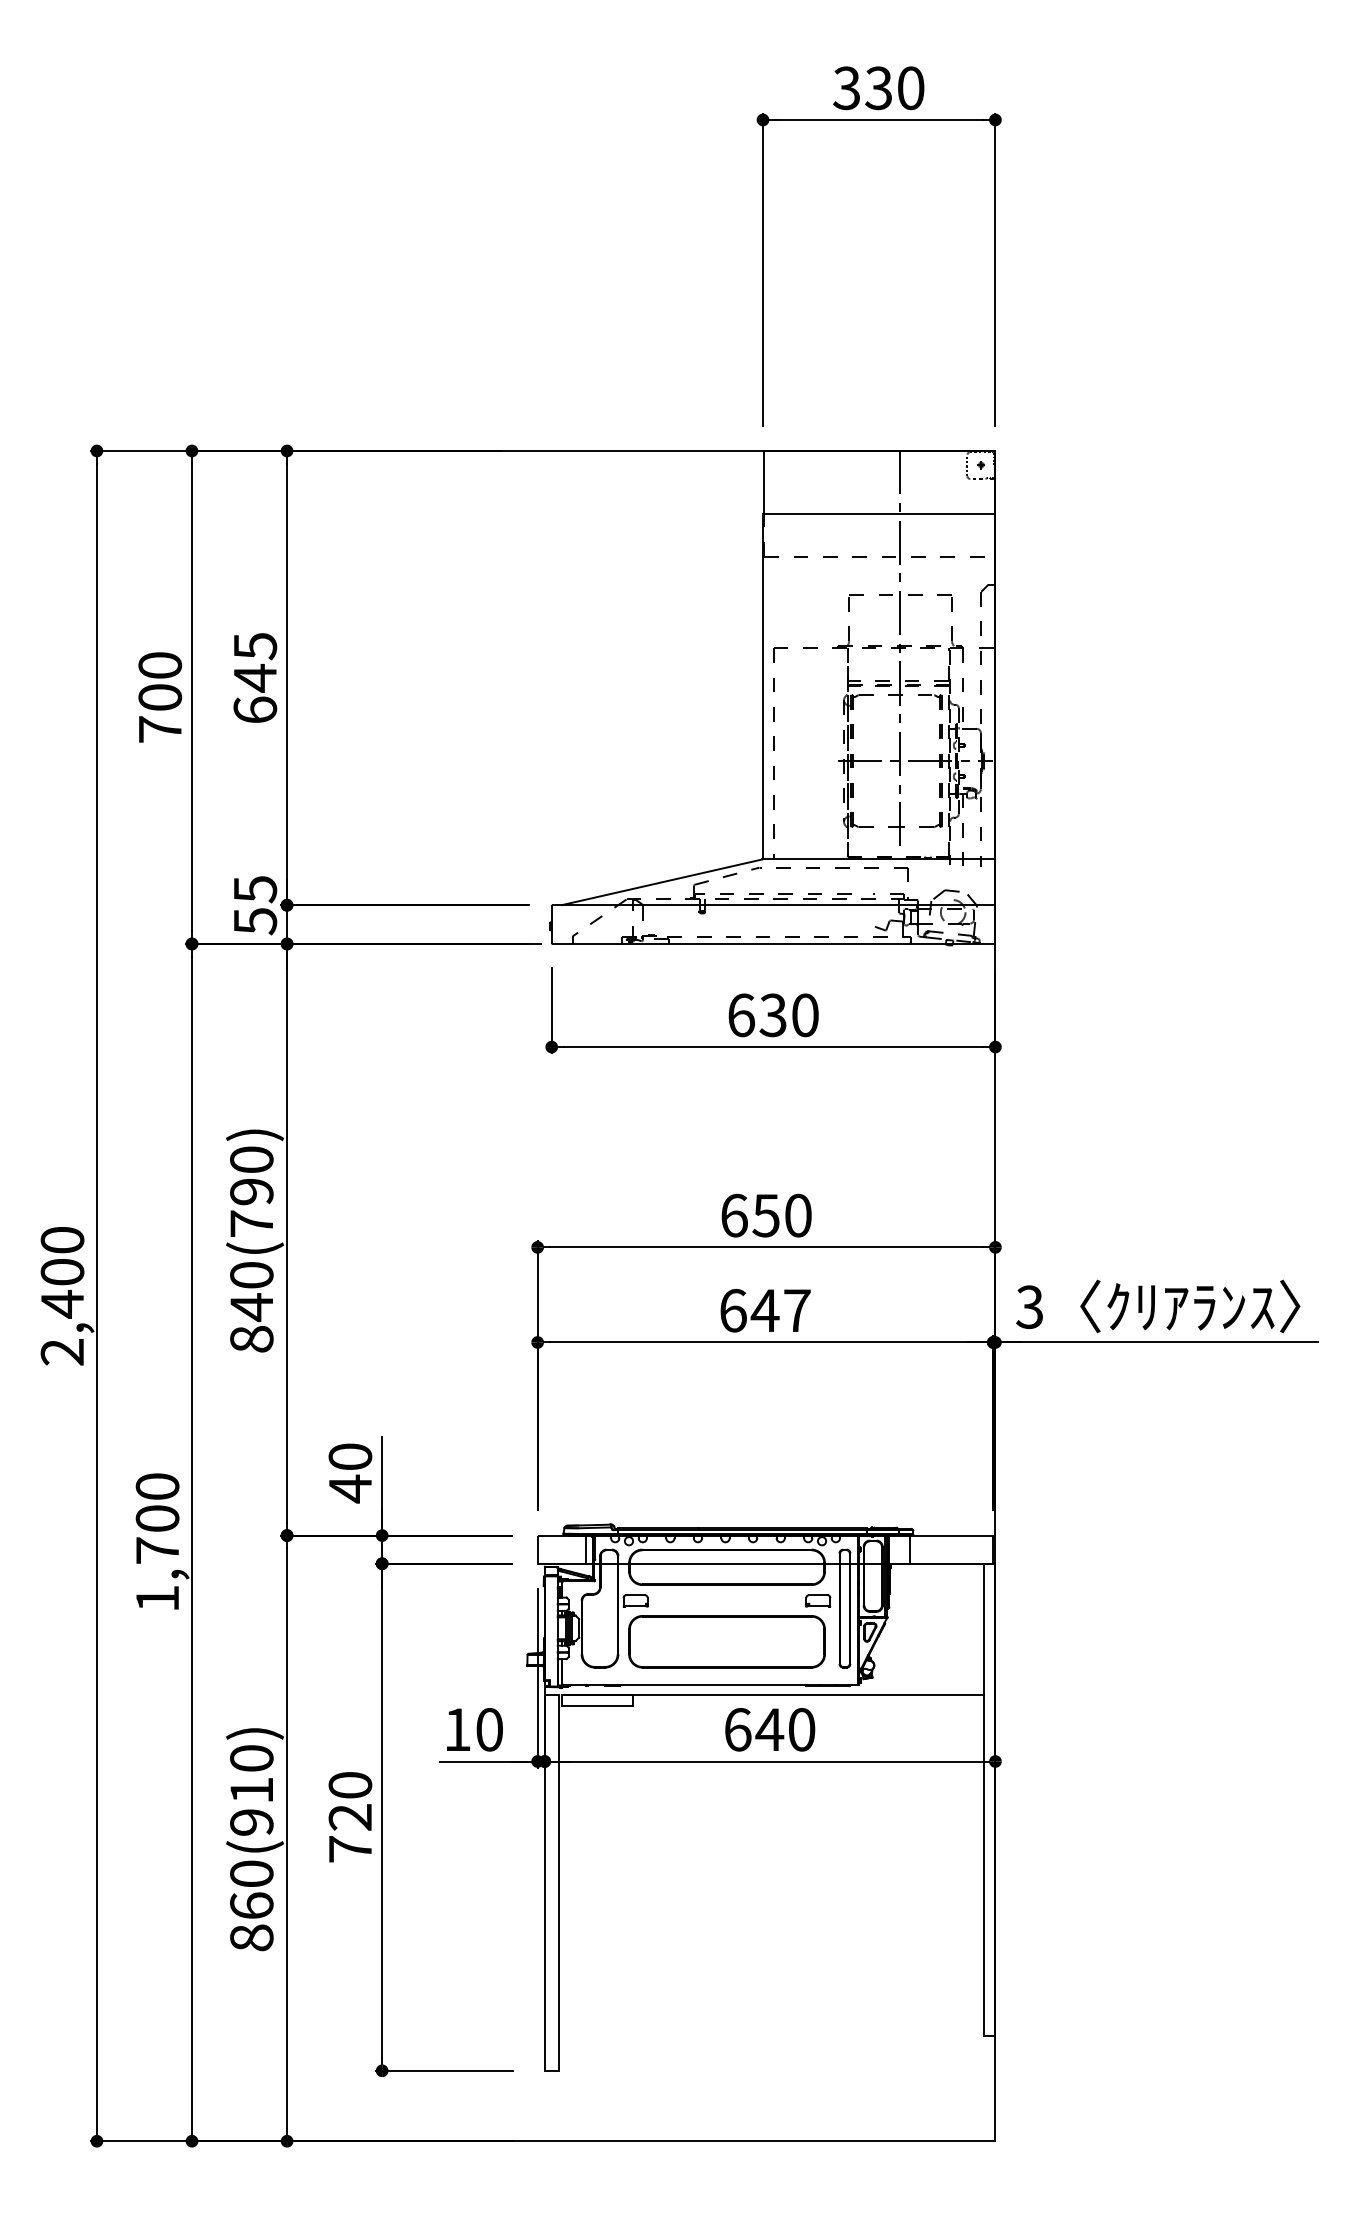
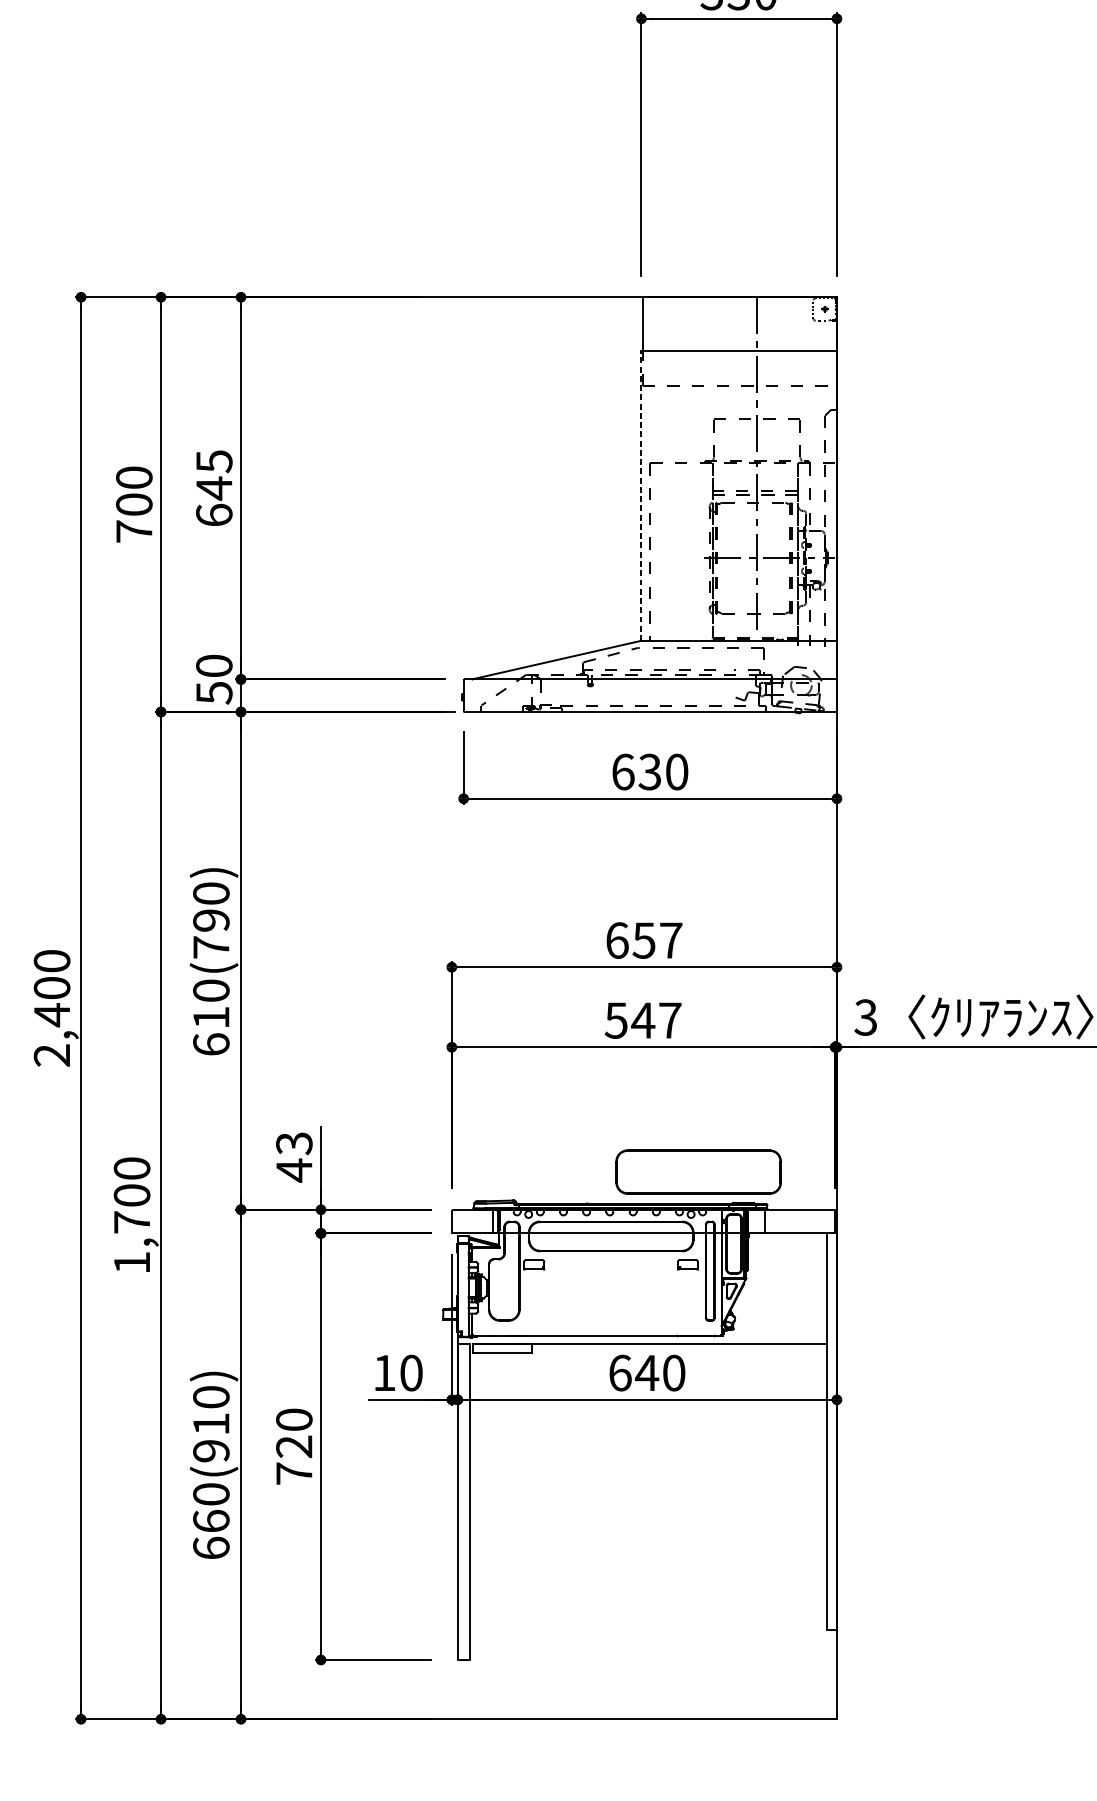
line: (763, 686) -> (641, 495), solid -> dashed
text: (255, 889) -> (214, 666), 55 -> 50
text: (798, 1215) -> (671, 940), 650 -> 657
text: (732, 1310) -> (615, 1020), 647 -> 547
text: (251, 1322) -> (211, 1030), 840(790) -> 610(790)
text: (350, 1456) -> (294, 1143), 40 -> 43
part: (726, 1641) -> (698, 1171), moved
text: (251, 1937) -> (211, 1547), 860(910) -> 660(910)

